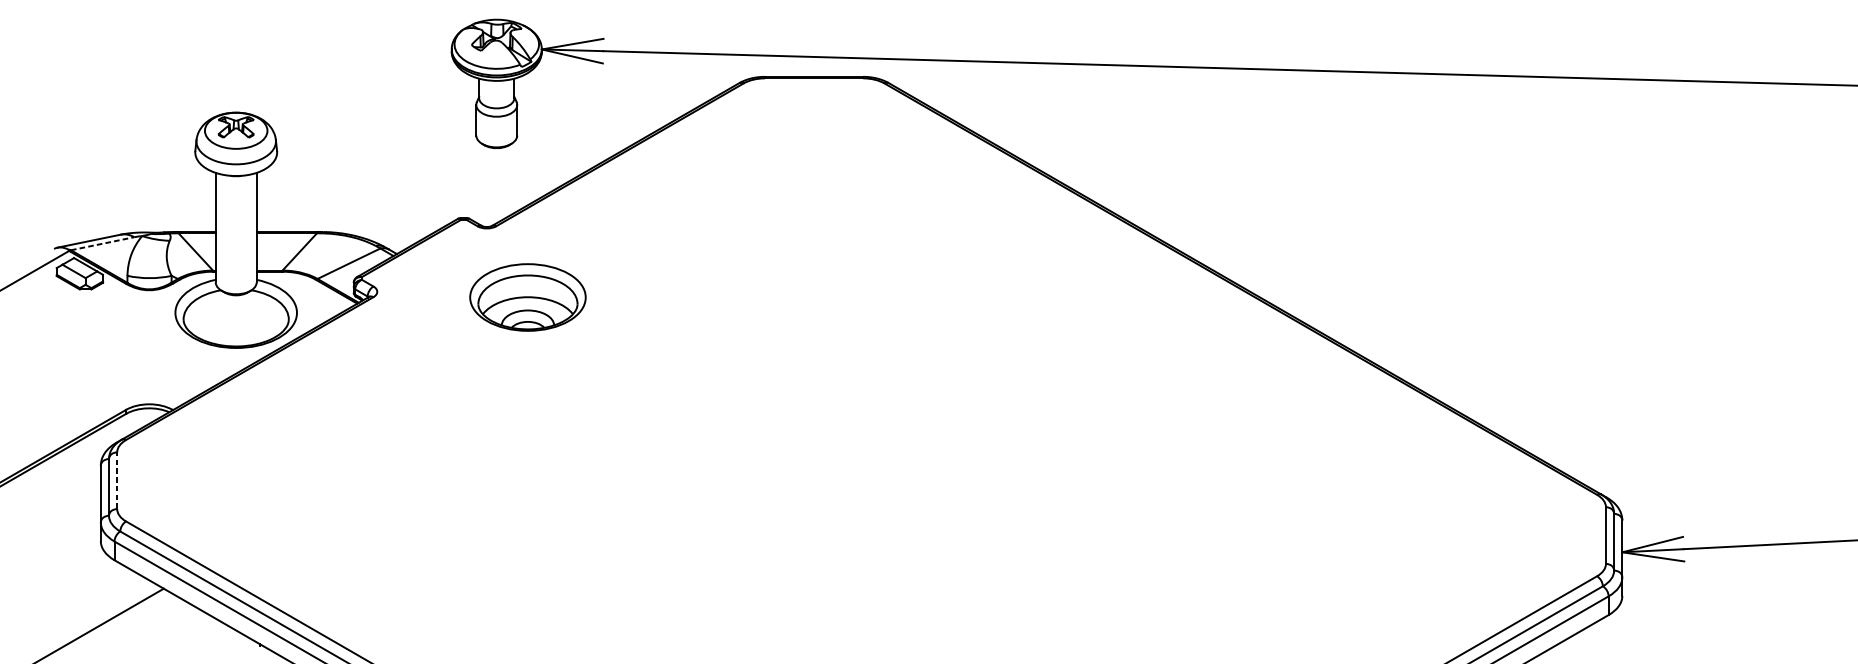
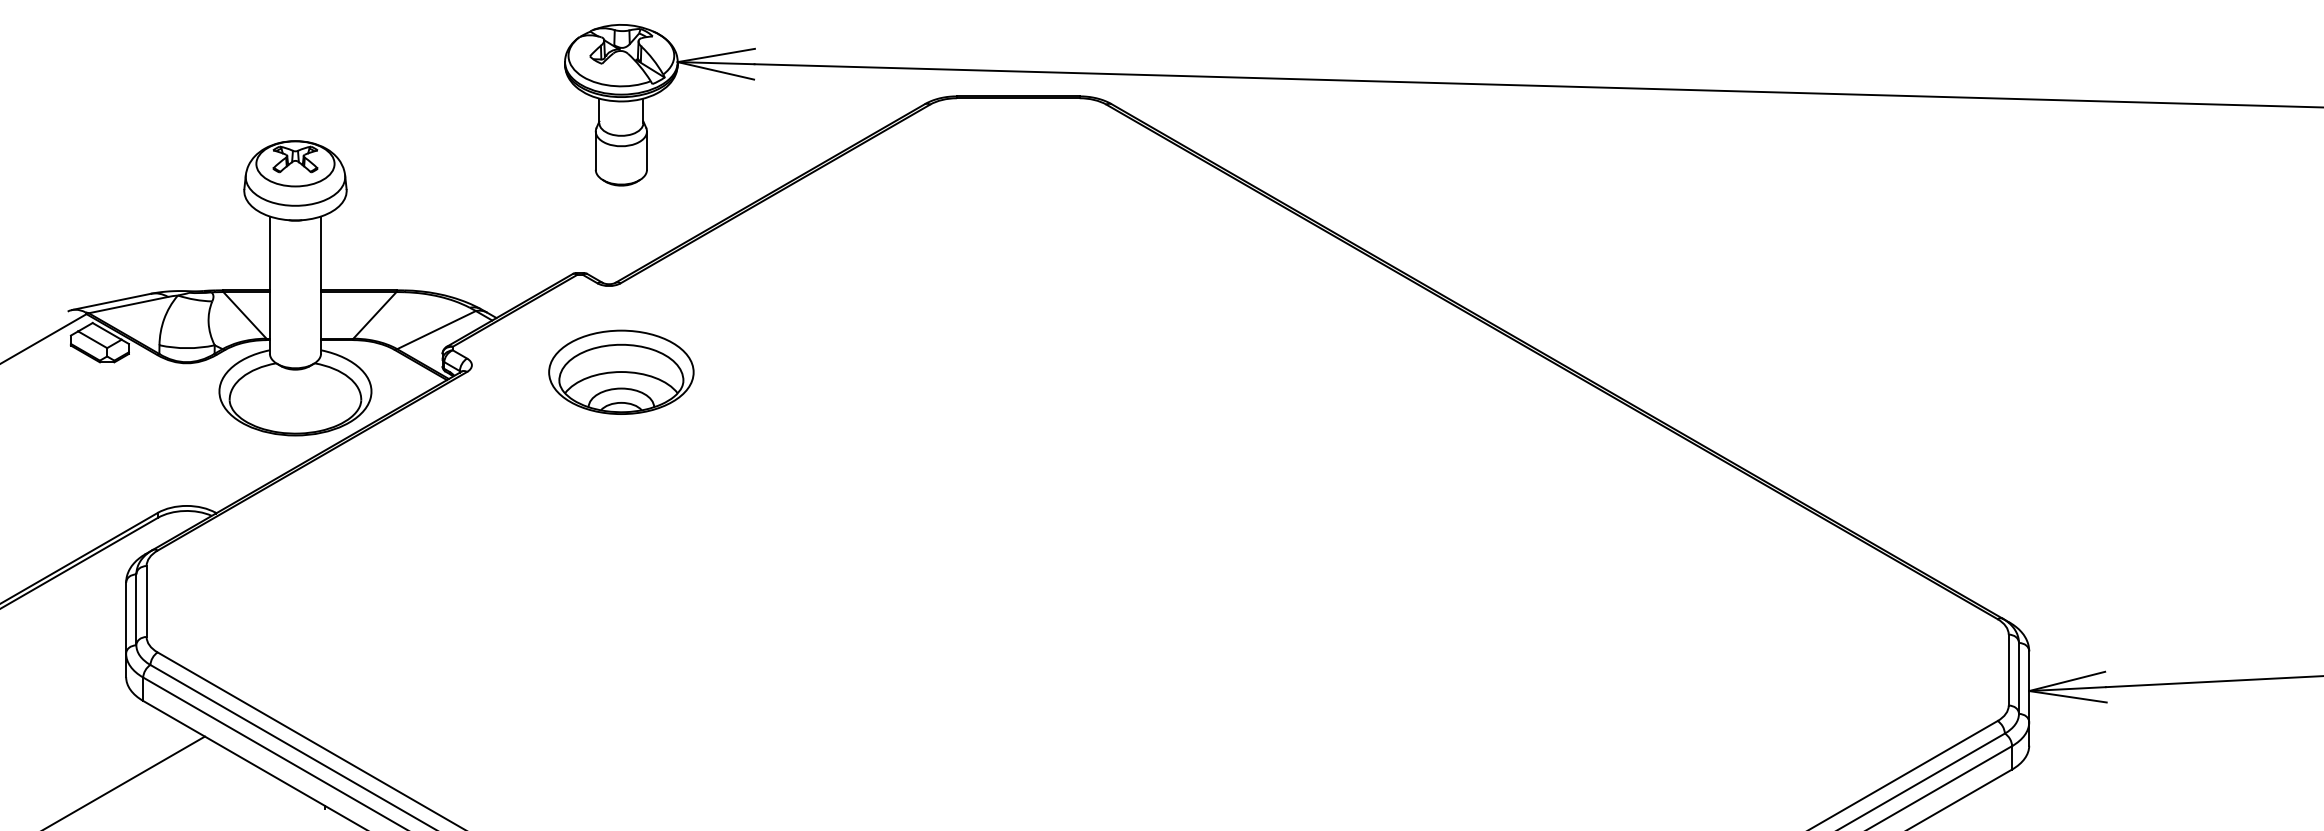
line: (102, 244) -> (128, 305), dashed -> solid
part: (528, 296) -> (621, 371), moved
line: (117, 480) -> (146, 601), dashed -> solid

